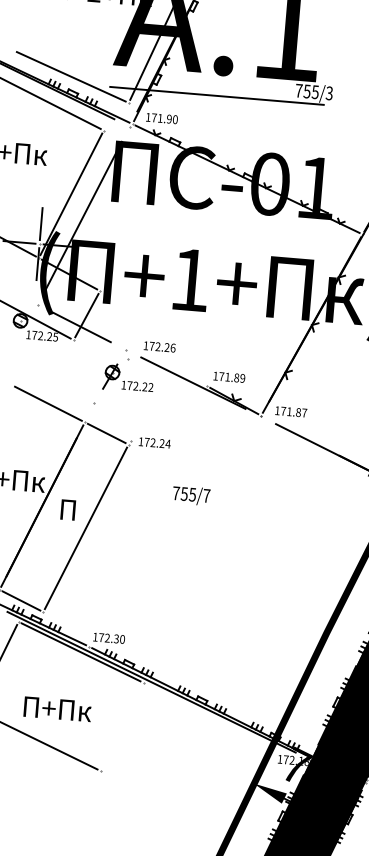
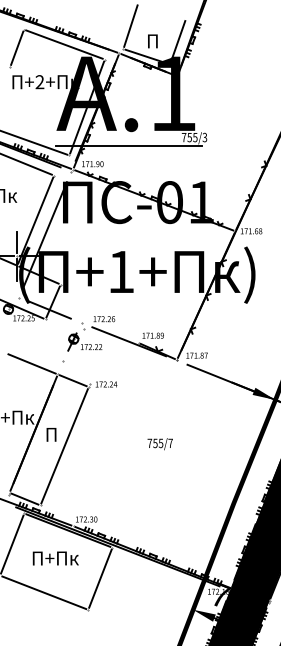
text: (190, 496) -> (159, 444), moved
text: (57, 709) -> (55, 558), moved
line: (122, 726) -> (100, 578), added

